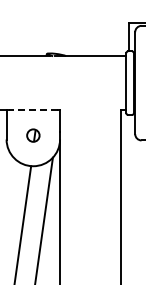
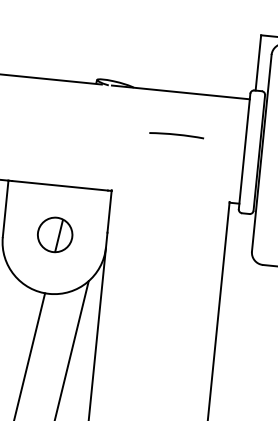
line: (90, 78) -> (176, 135), added
line: (33, 110) -> (60, 186), dashed -> solid
part: (33, 135) -> (55, 234), size x1.43

